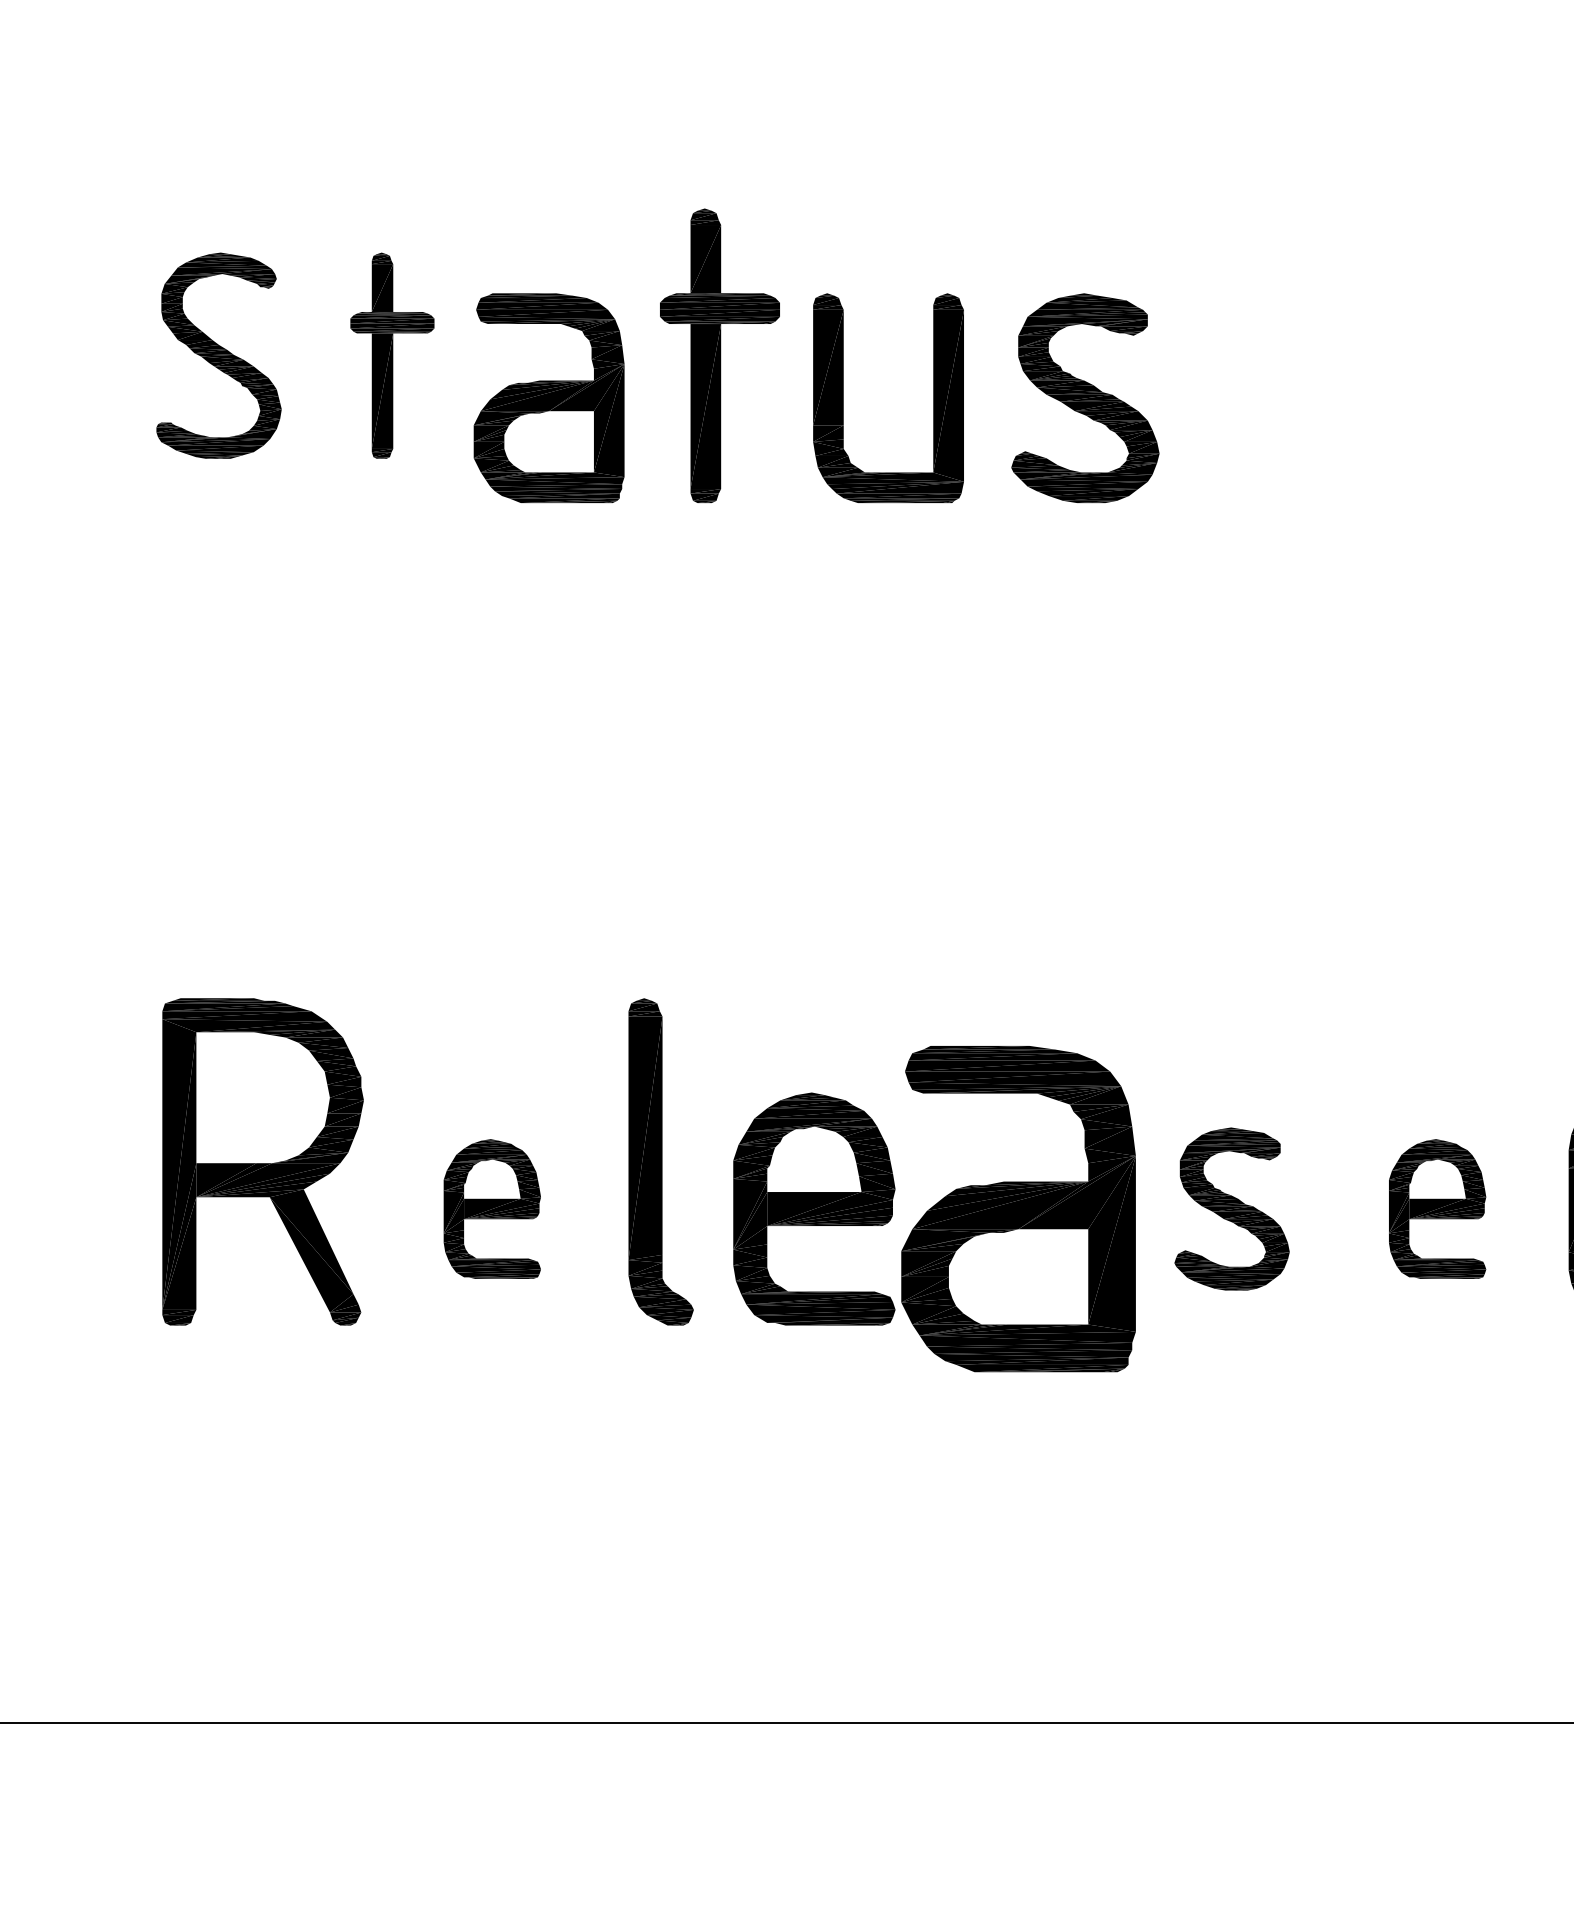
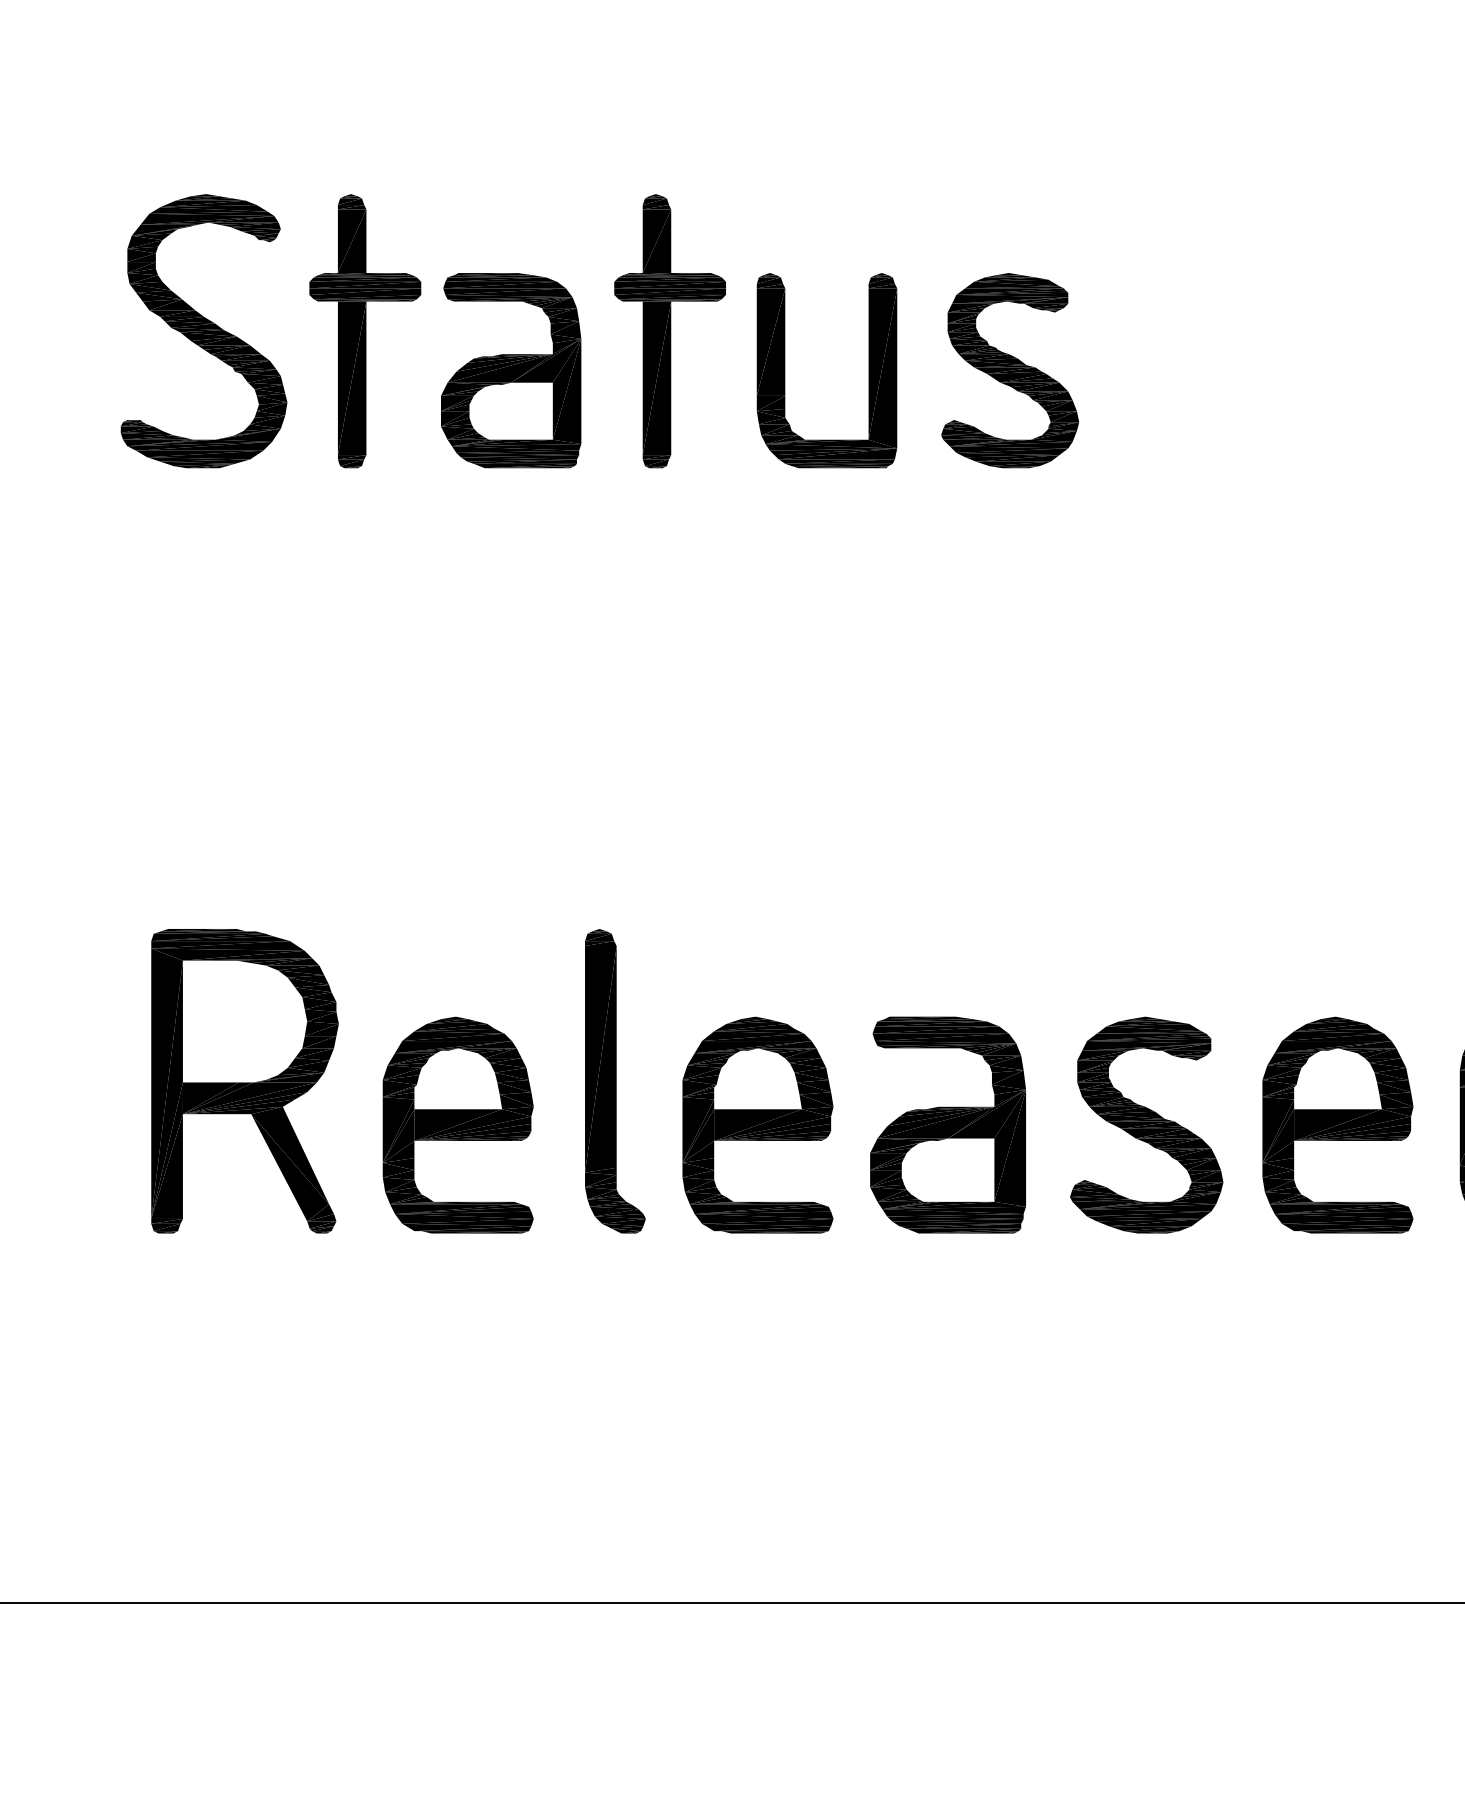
part: (218, 355) -> (203, 330), size x1.43
part: (392, 355) -> (365, 330), size x1.43
part: (492, 1208) -> (458, 1124), size x1.67
part: (1018, 1208) -> (947, 1124), size x0.71
part: (1231, 1208) -> (1146, 1124), size x1.43
part: (1437, 1208) -> (1337, 1124), size x1.67

